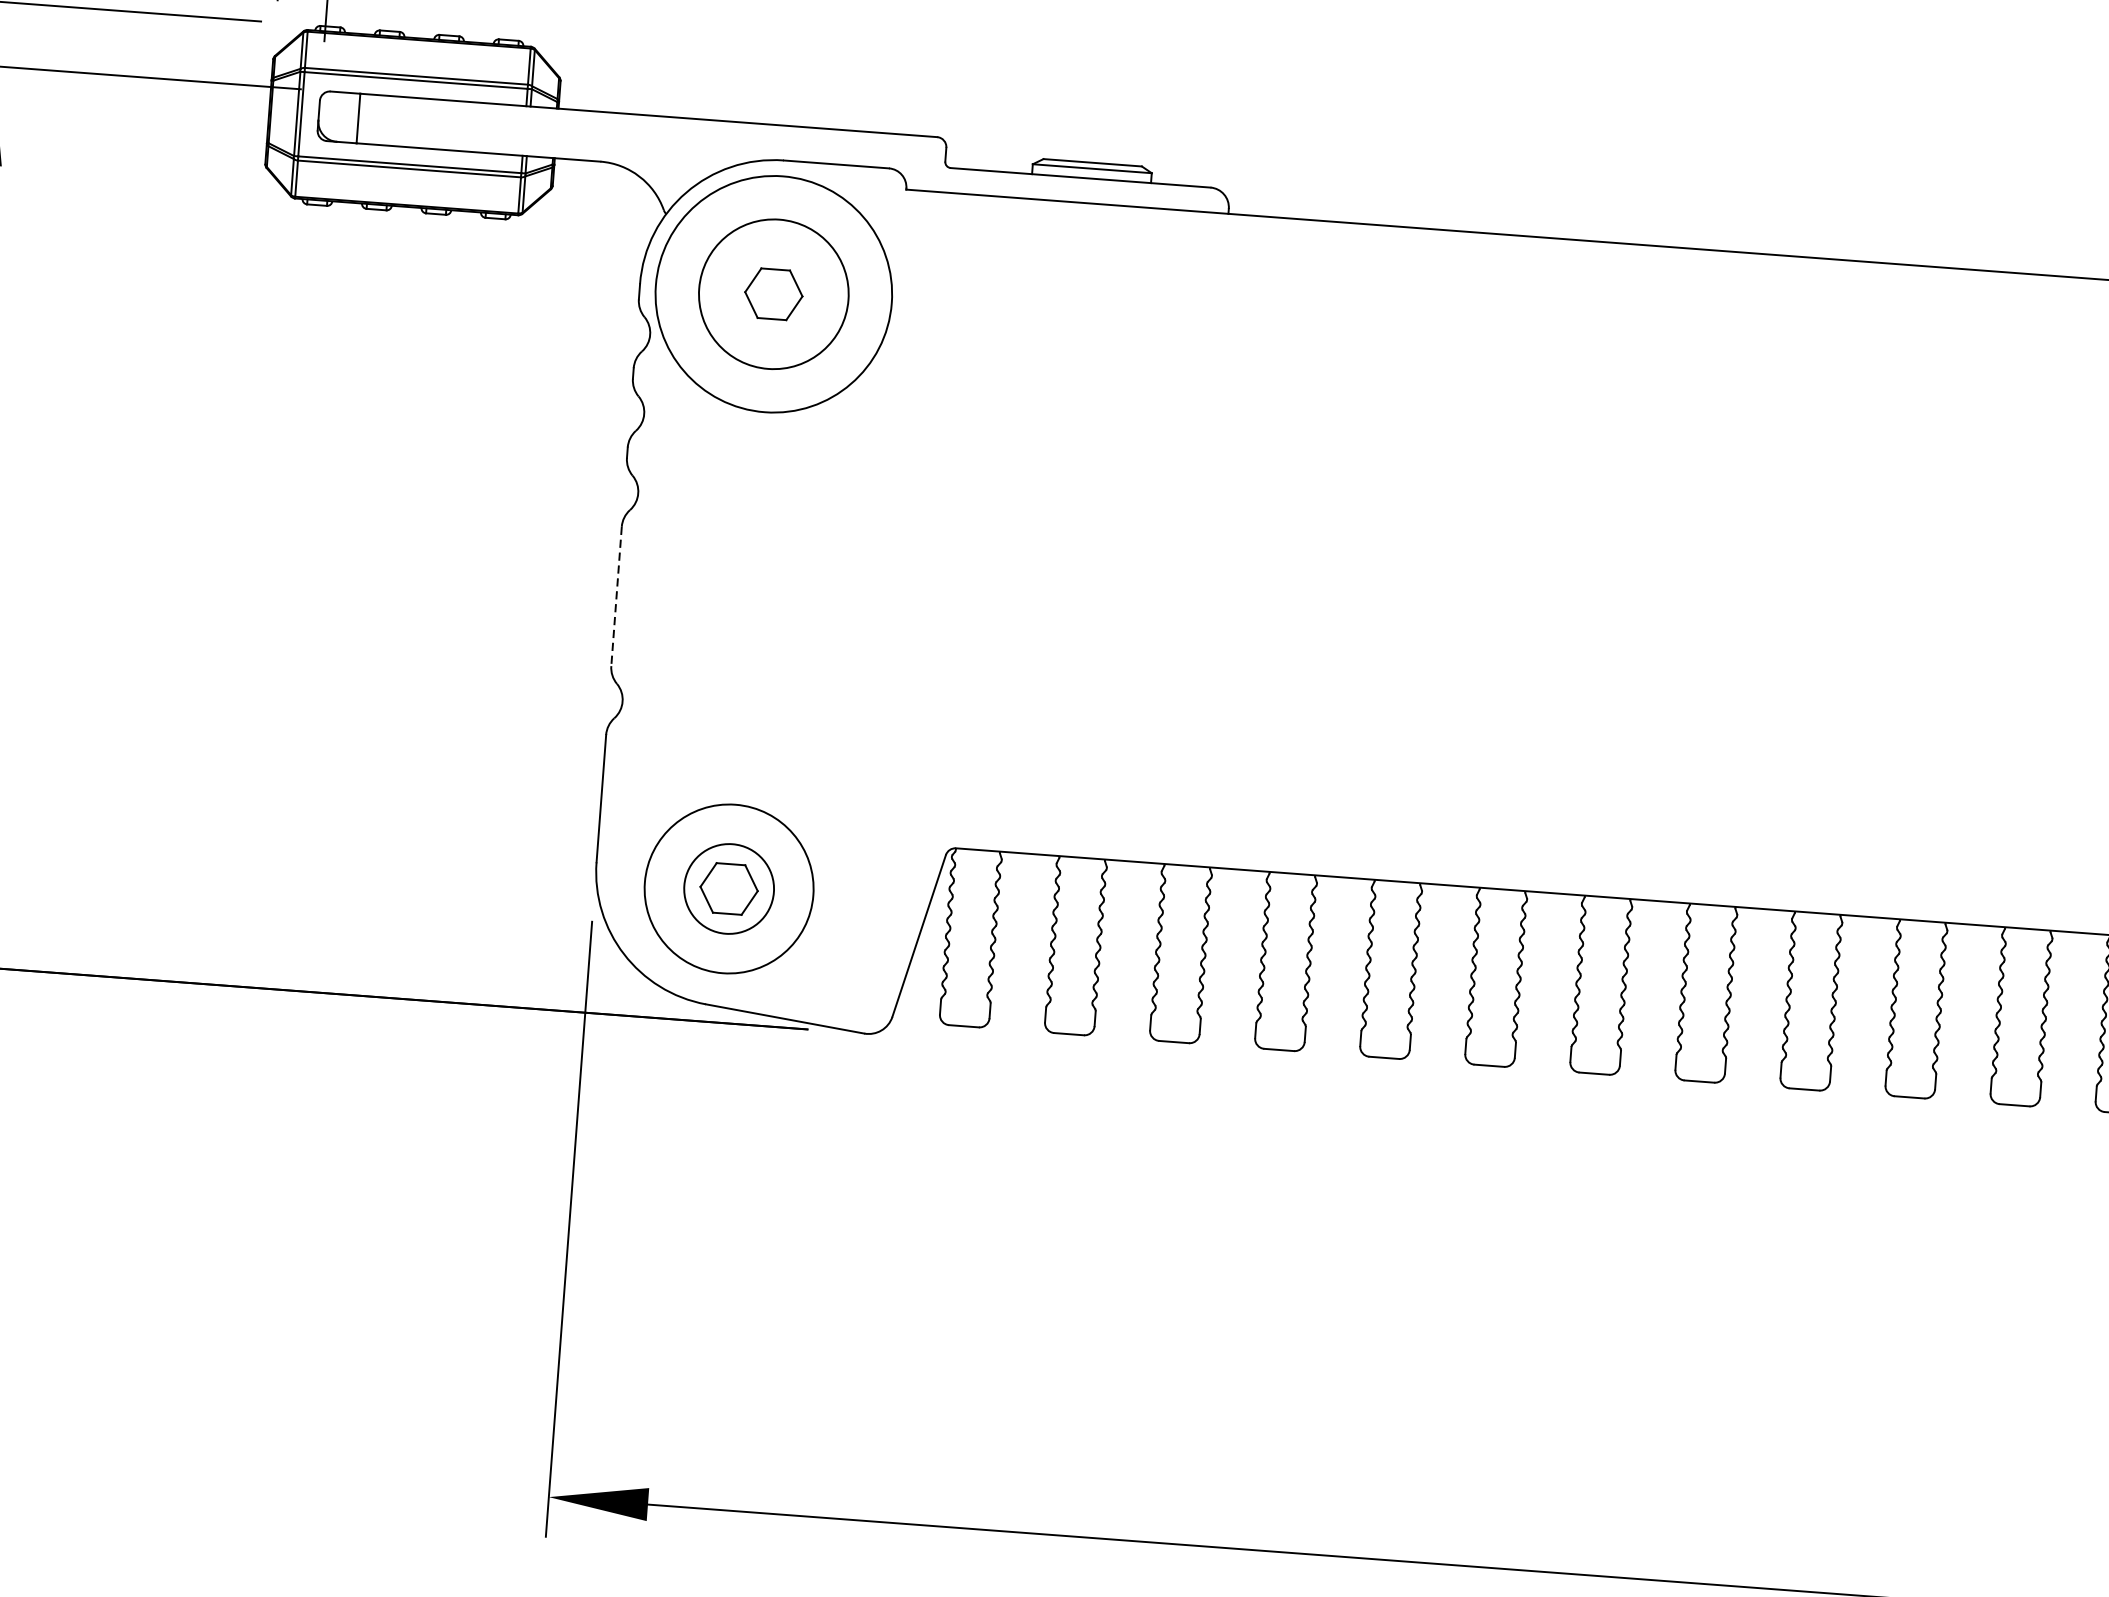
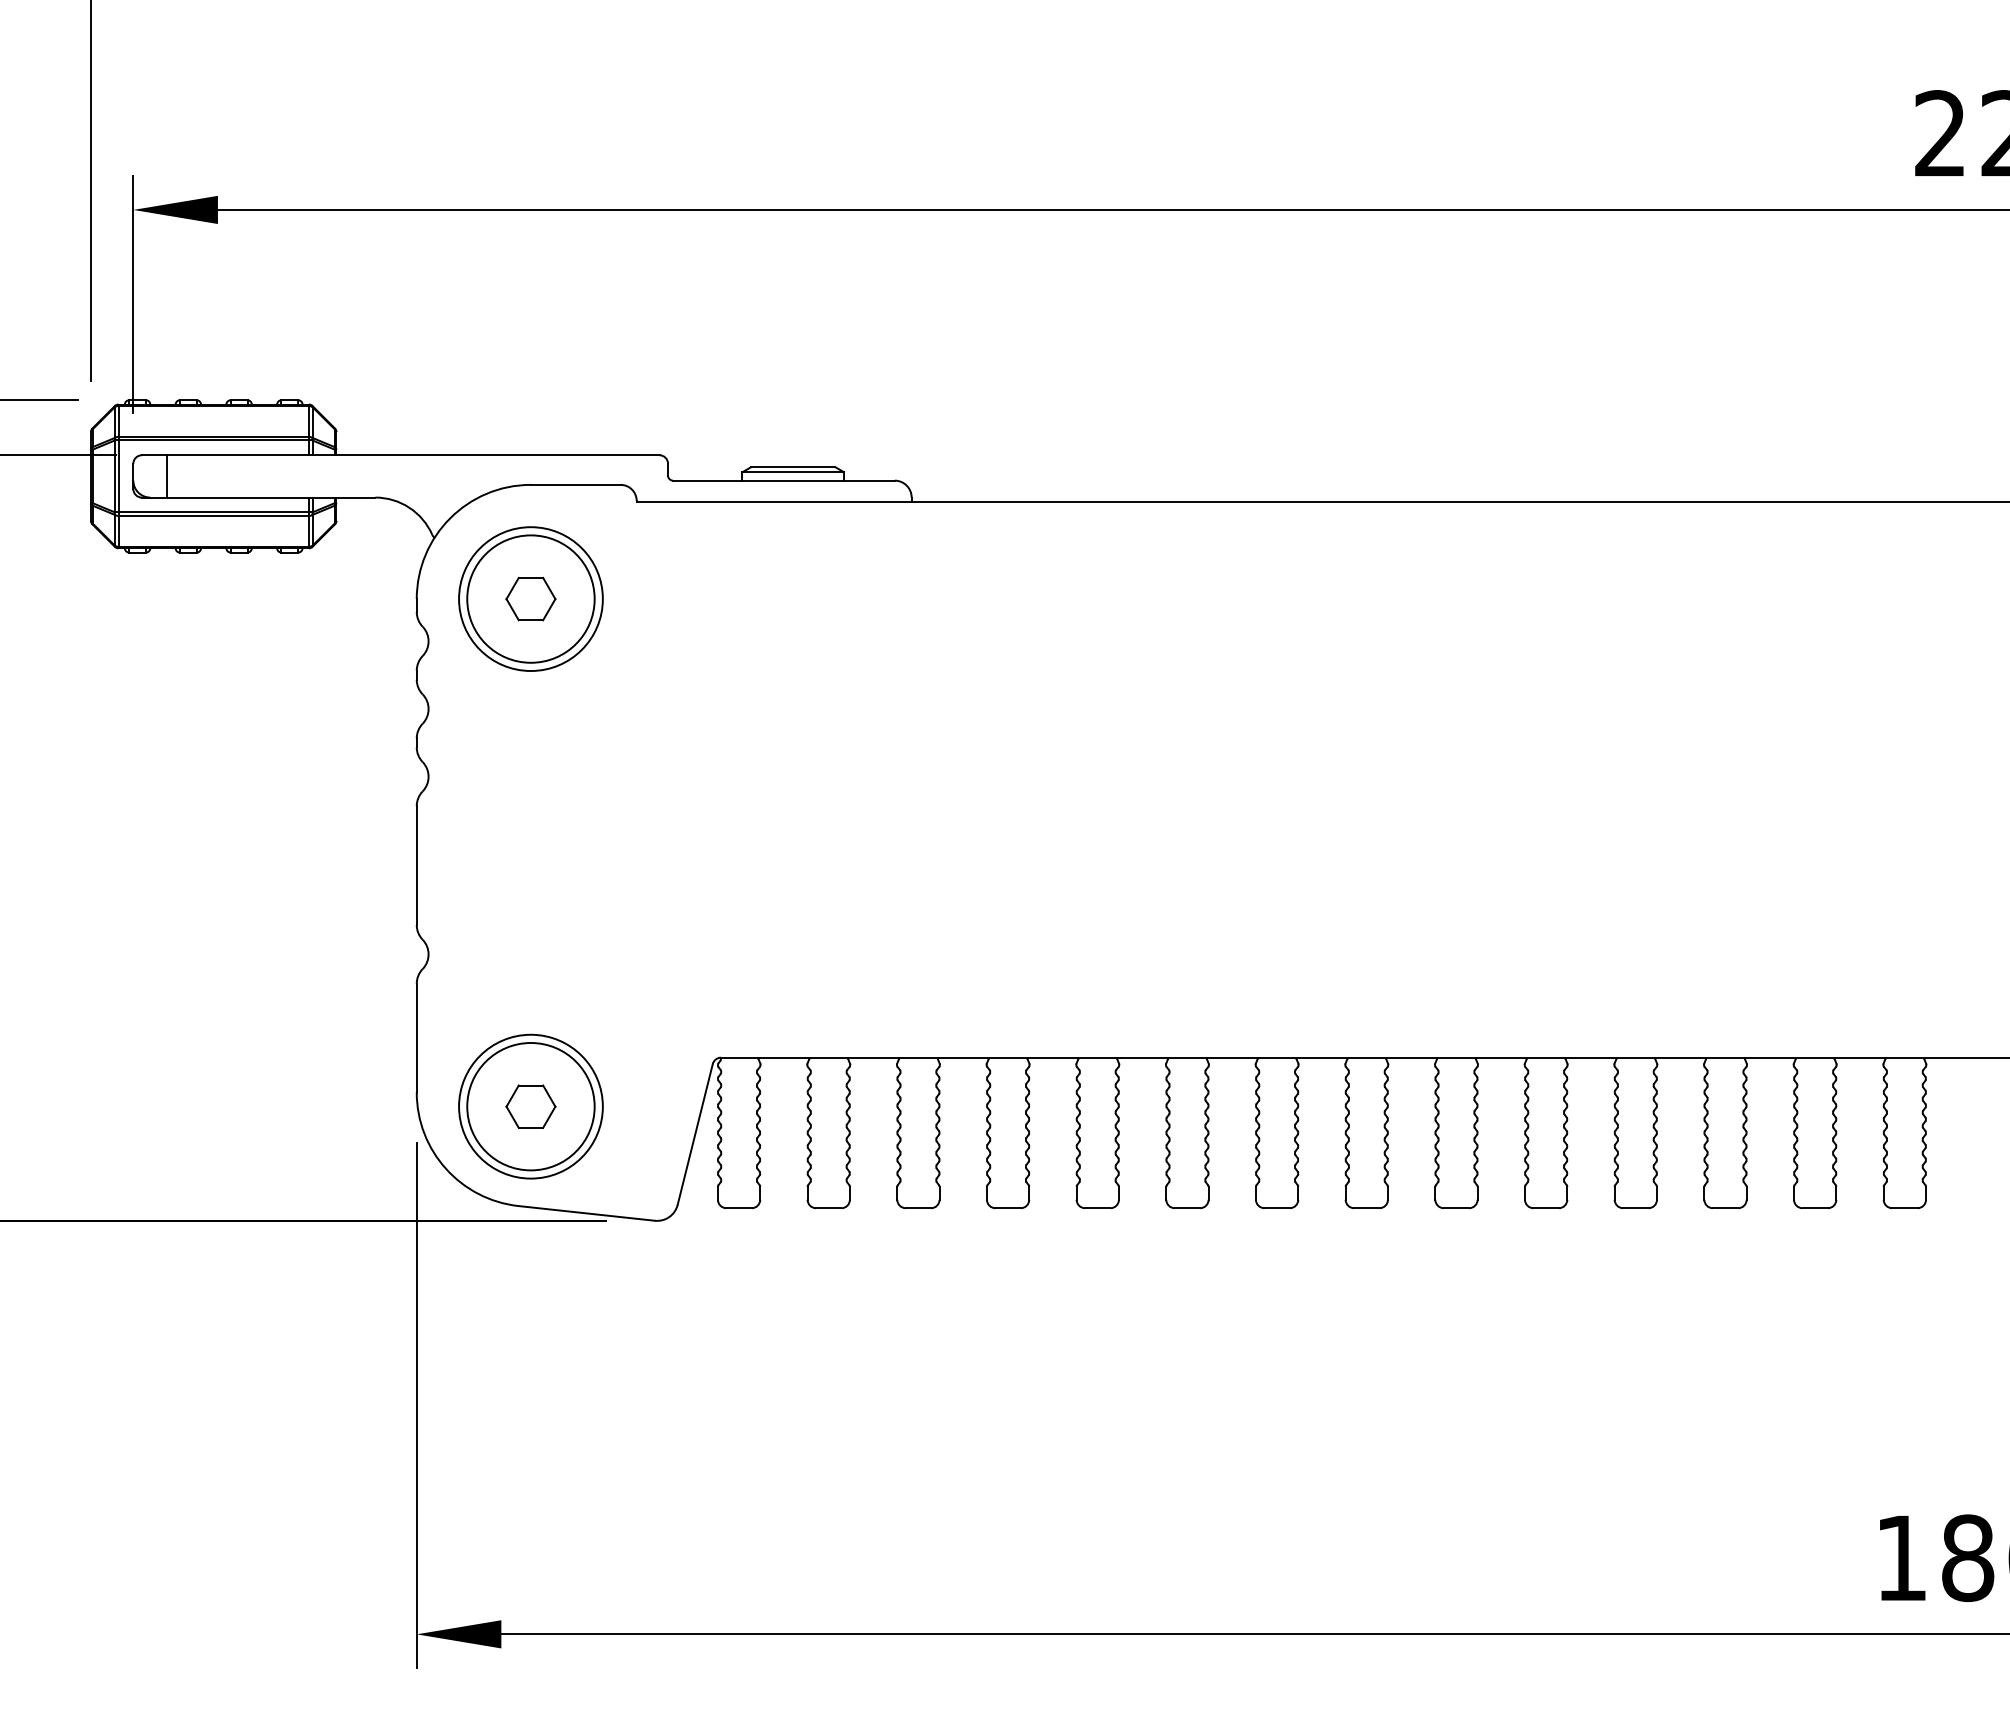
circle: (773, 294) -> (530, 599), size x0.71
line: (616, 597) -> (416, 866), dashed -> solid
circle: (728, 888) -> (530, 1106), size x1.67

